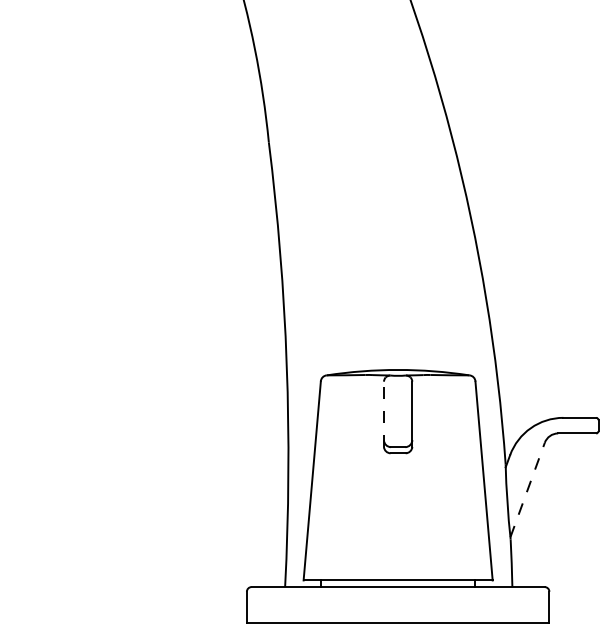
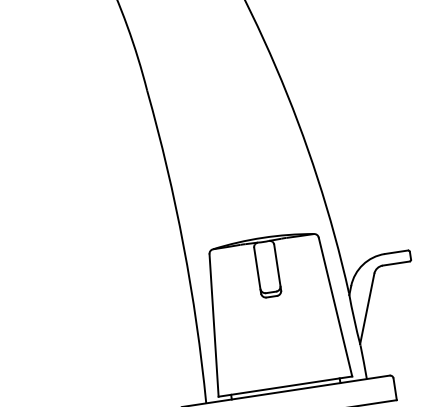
line: (383, 414) -> (257, 270), dashed -> solid
line: (527, 489) -> (367, 308), dashed -> solid

